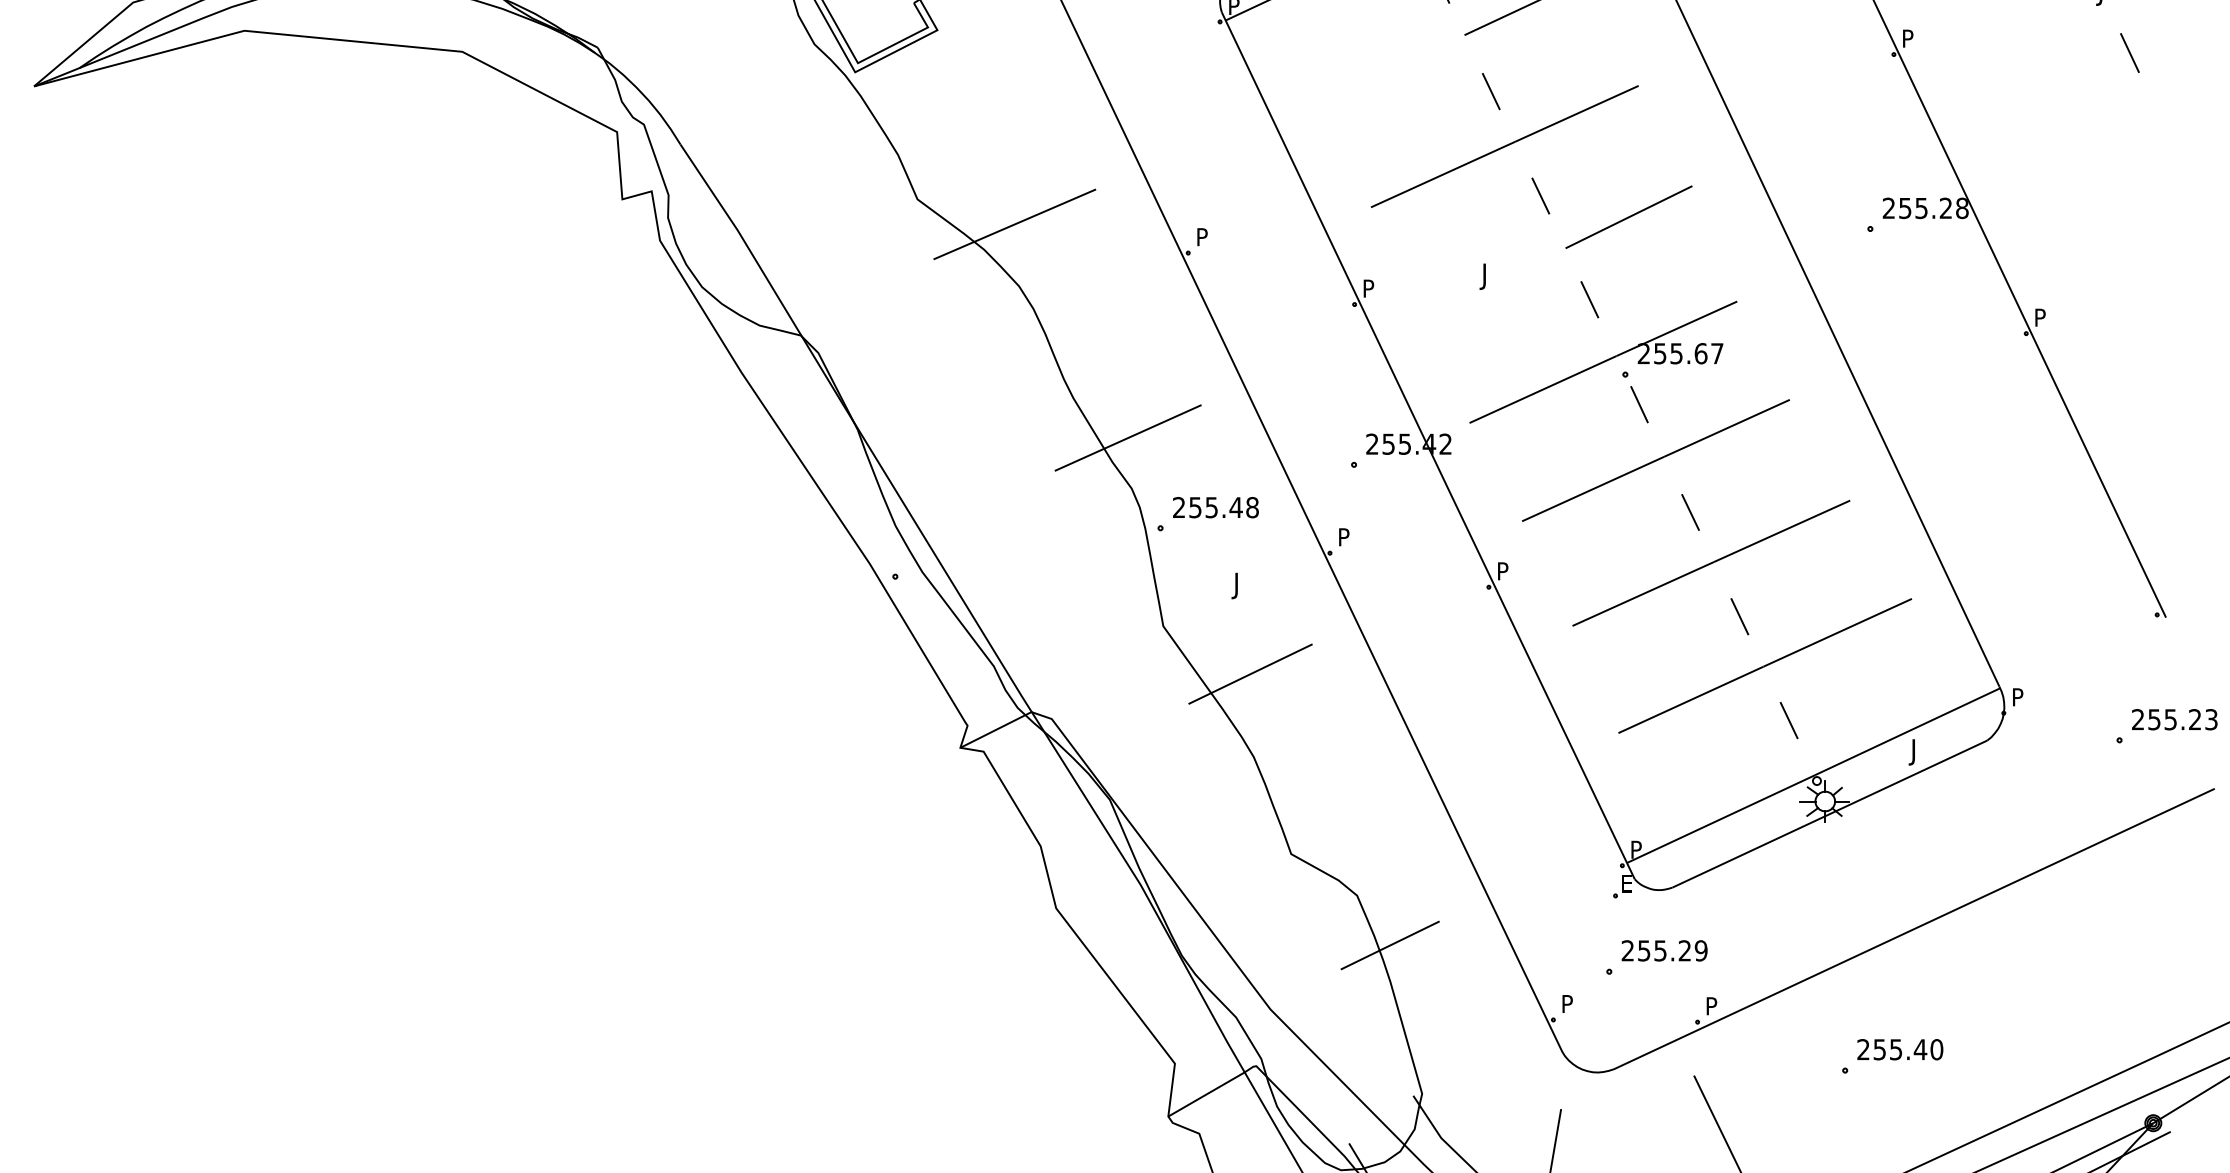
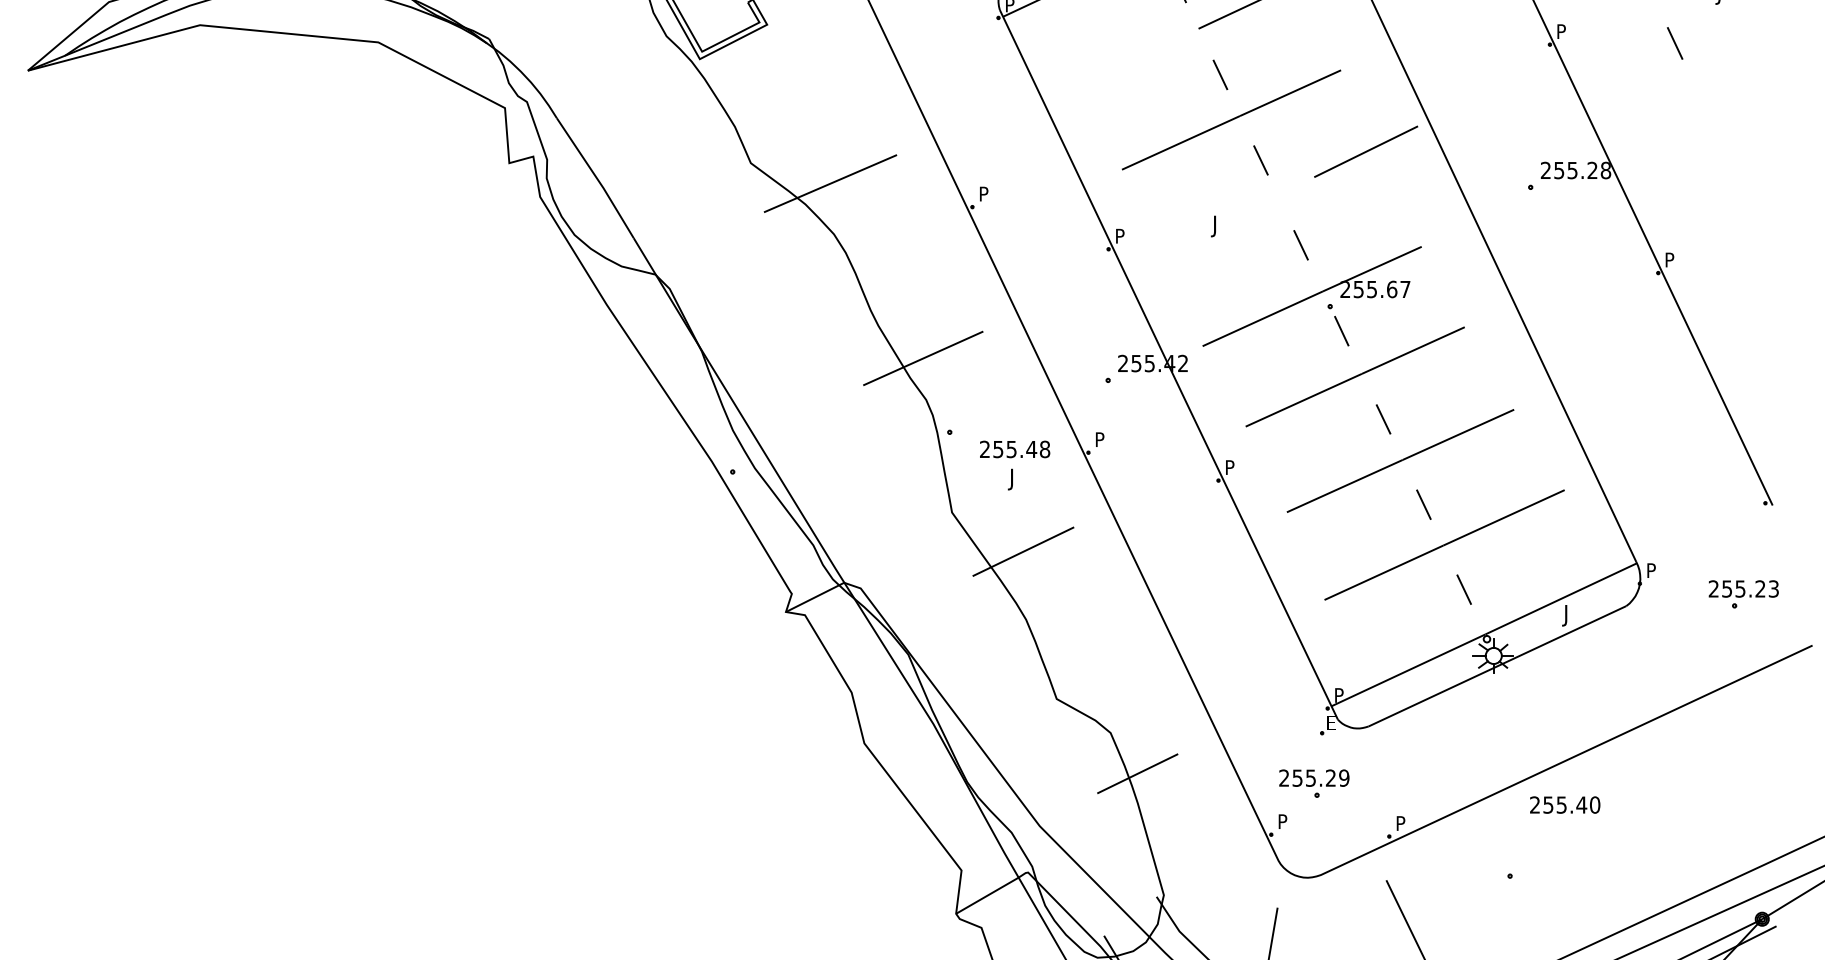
line: (2130, 53) -> (1675, 43), moved
line: (1629, 216) -> (1366, 151), moved
text: (1216, 507) -> (1015, 449), moved
text: (2174, 719) -> (1743, 588), moved
text: (1664, 950) -> (1314, 777), moved
text: (1900, 1048) -> (1565, 804), moved

